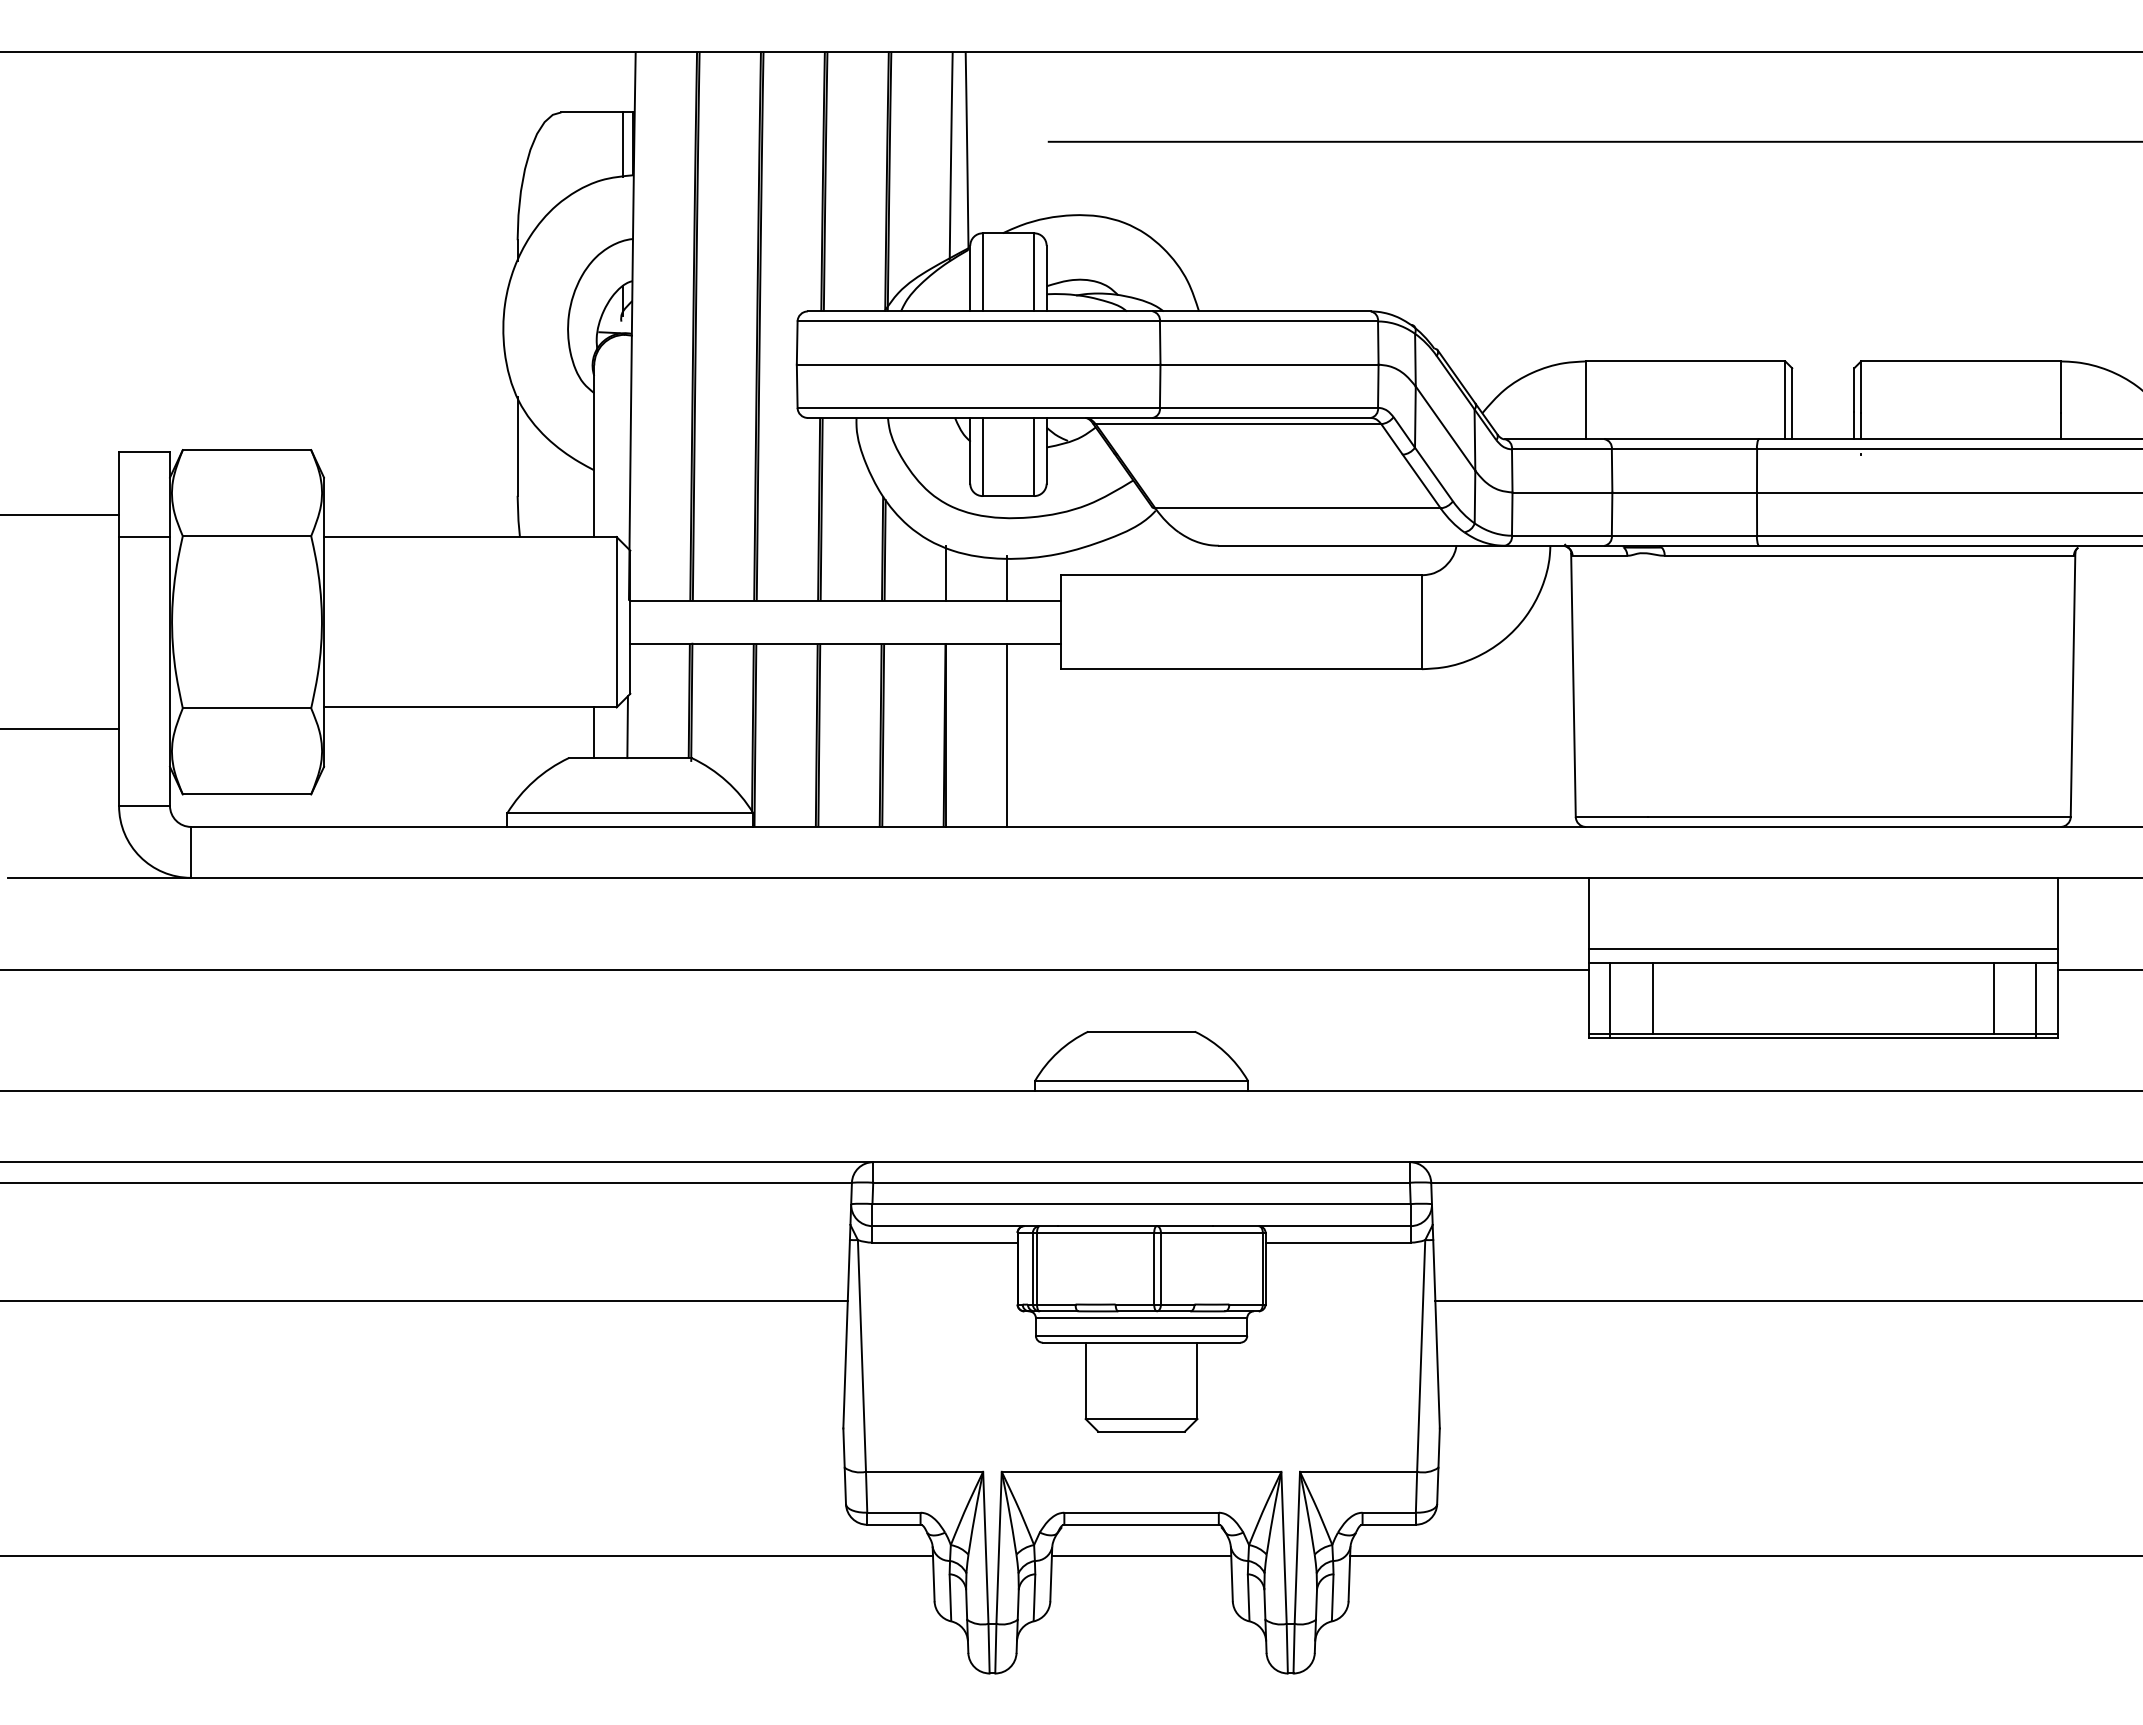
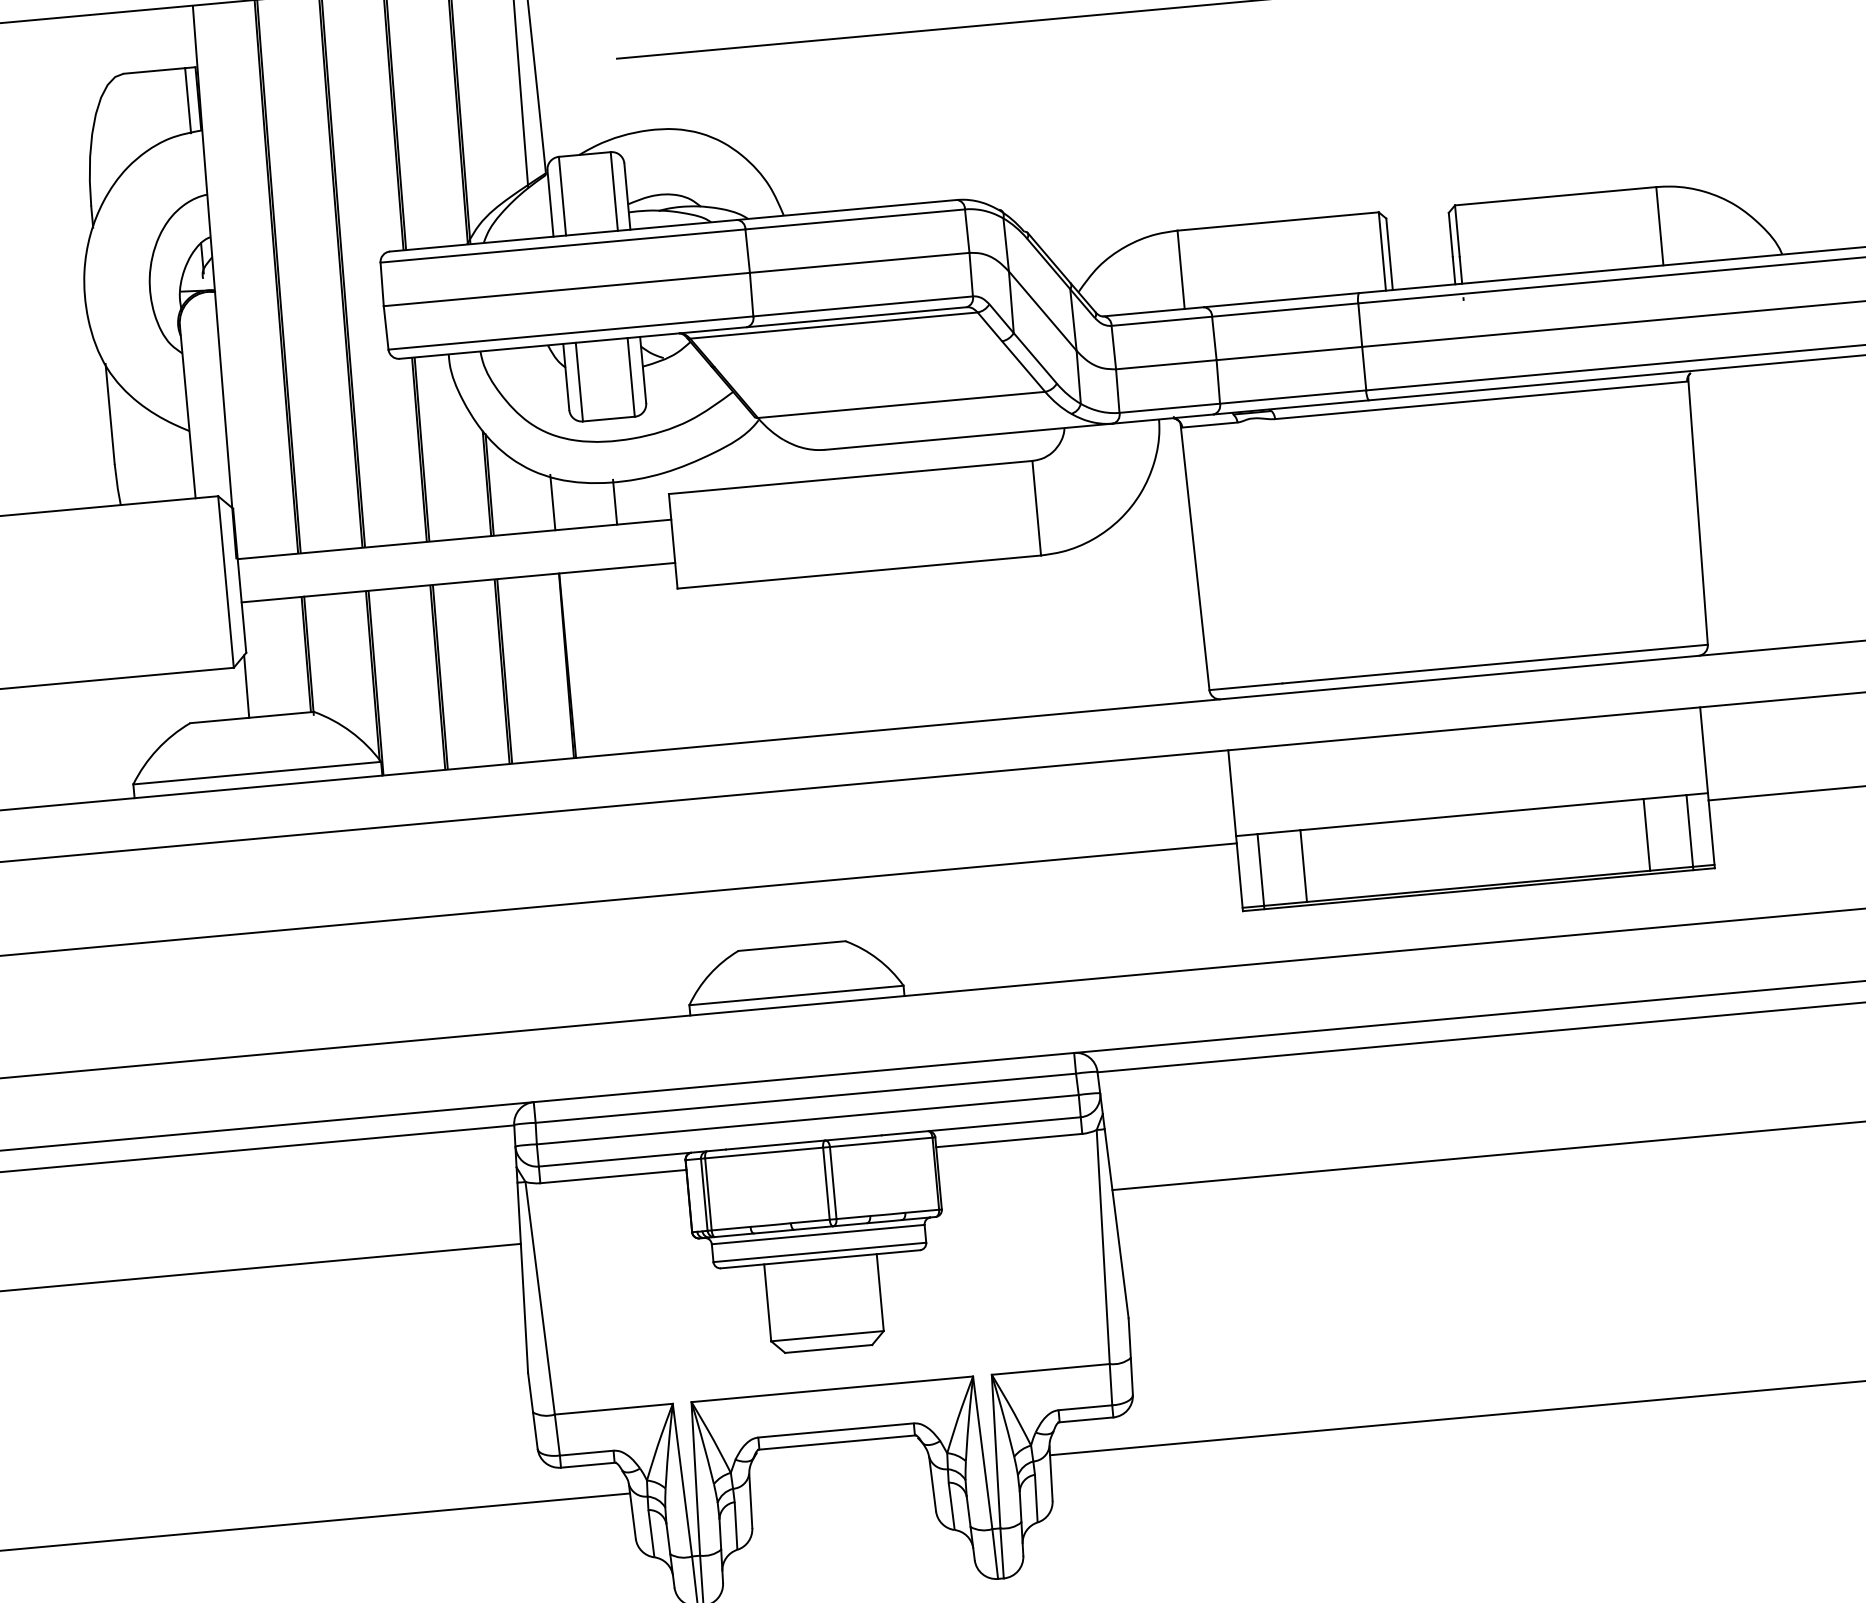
line: (594, 732) -> (213, 695), removed
line: (1007, 734) -> (629, 659), removed
line: (1822, 949) -> (1470, 801), removed
line: (1141, 1556) -> (840, 1474), removed

